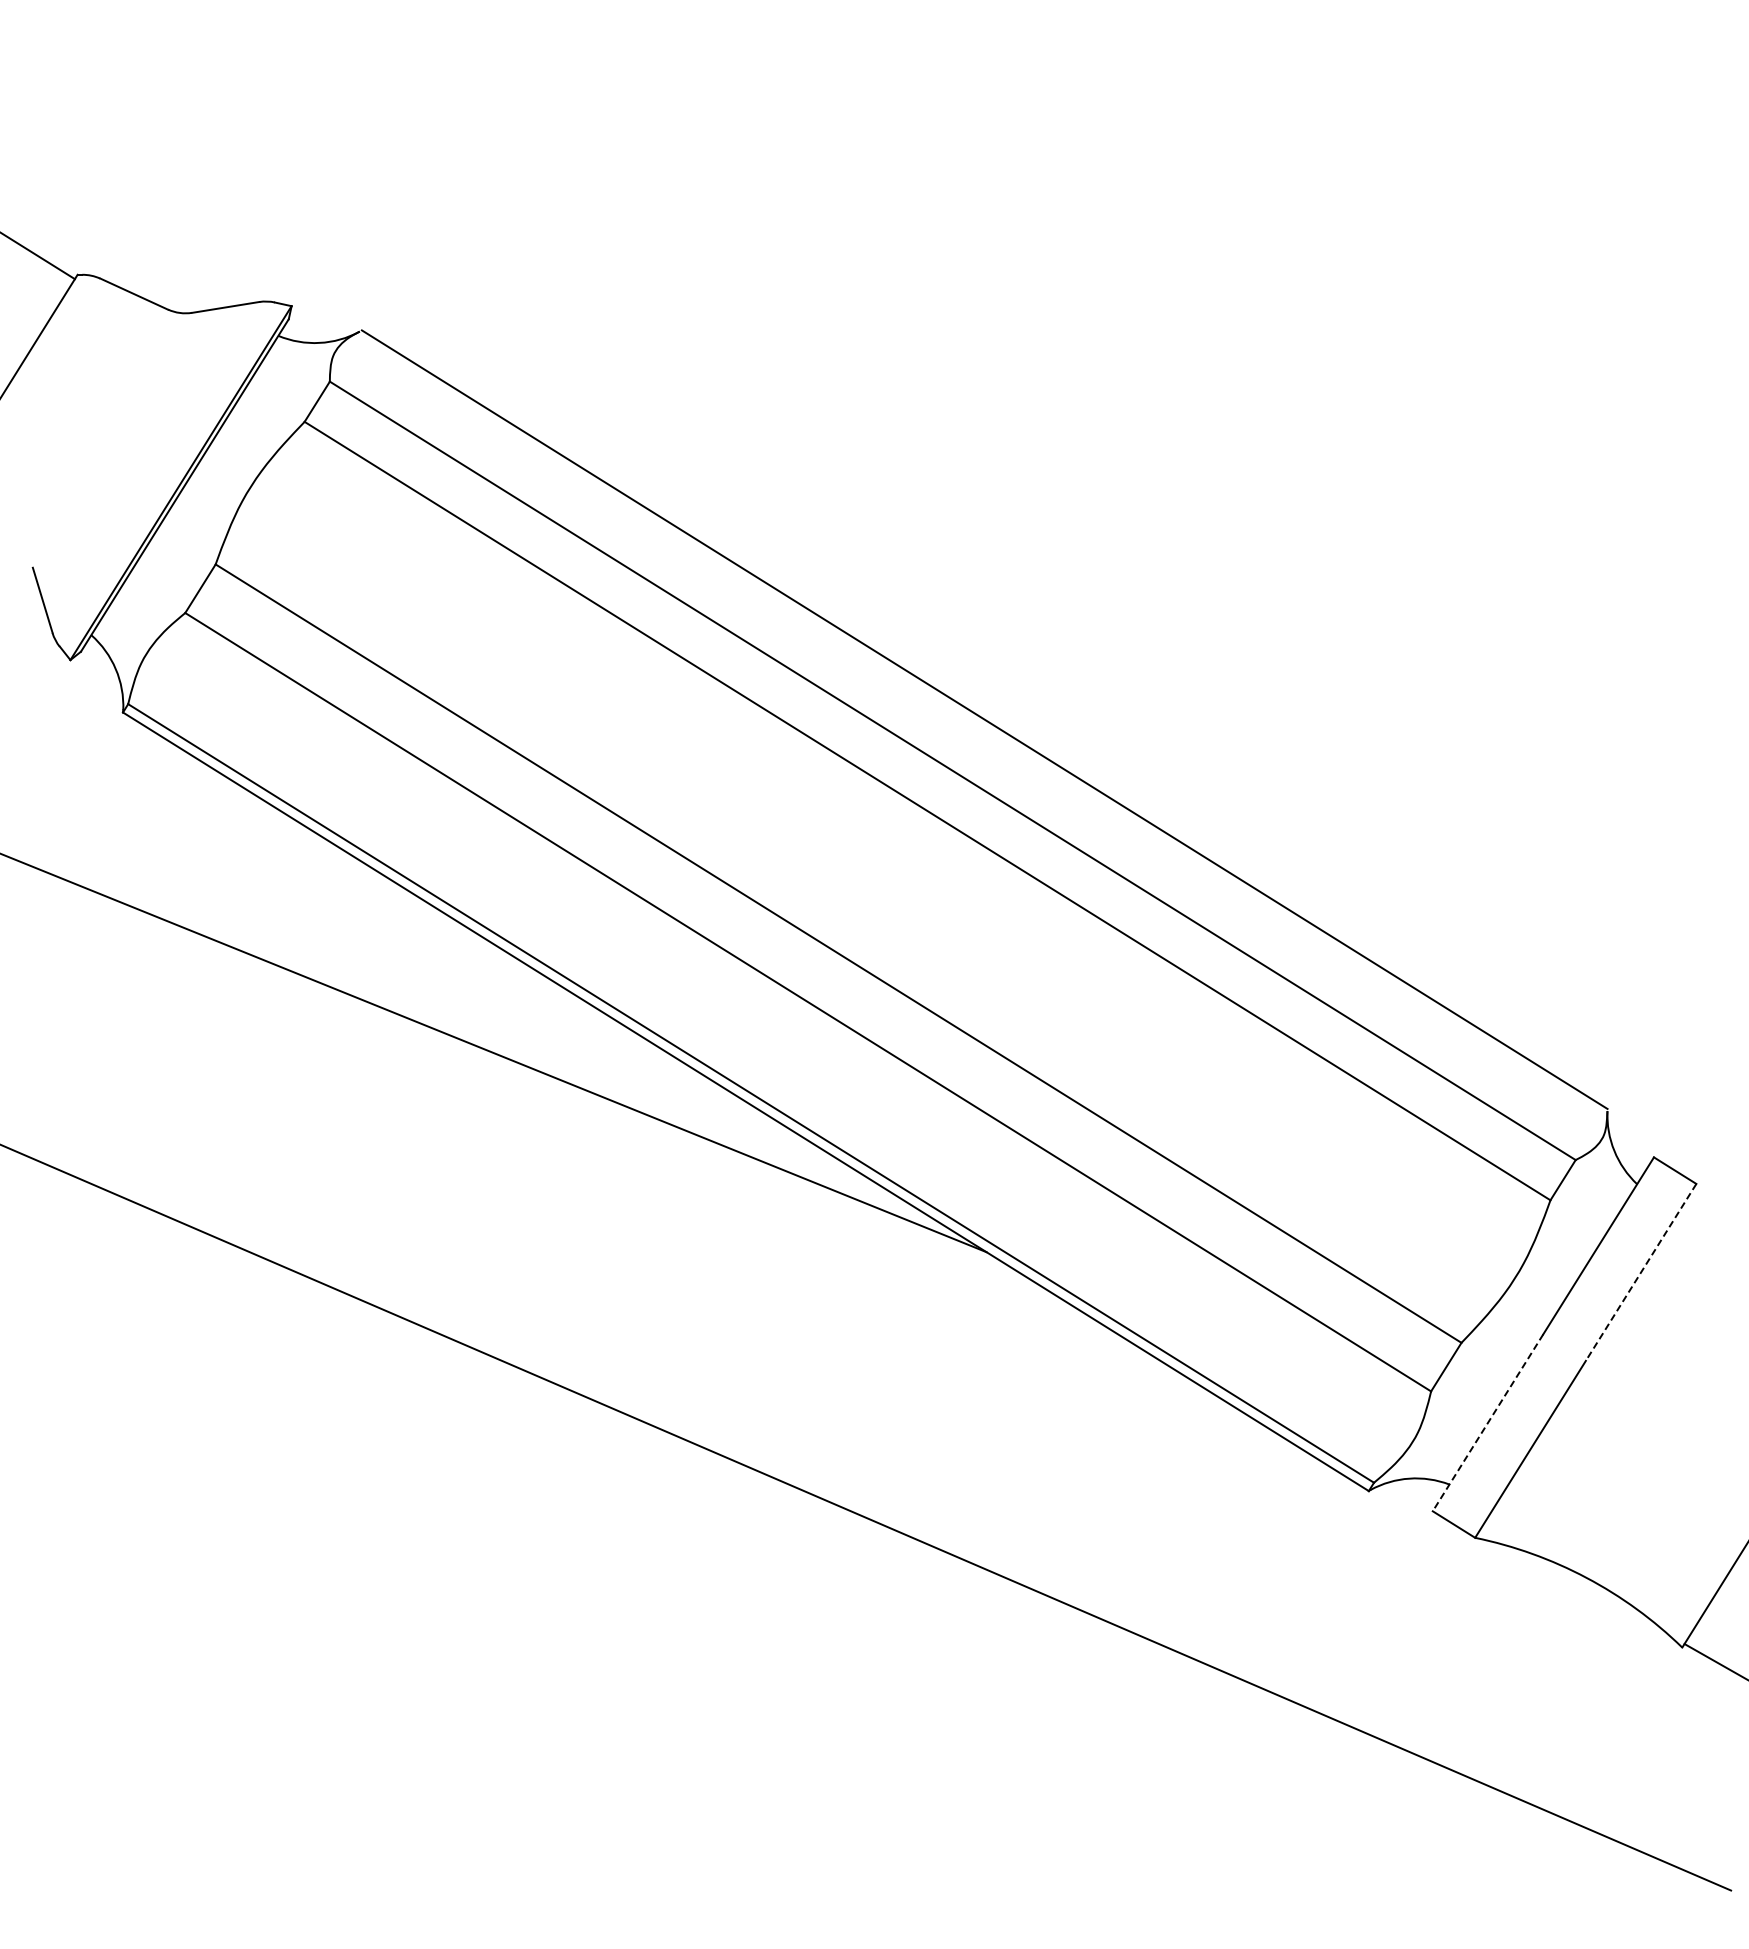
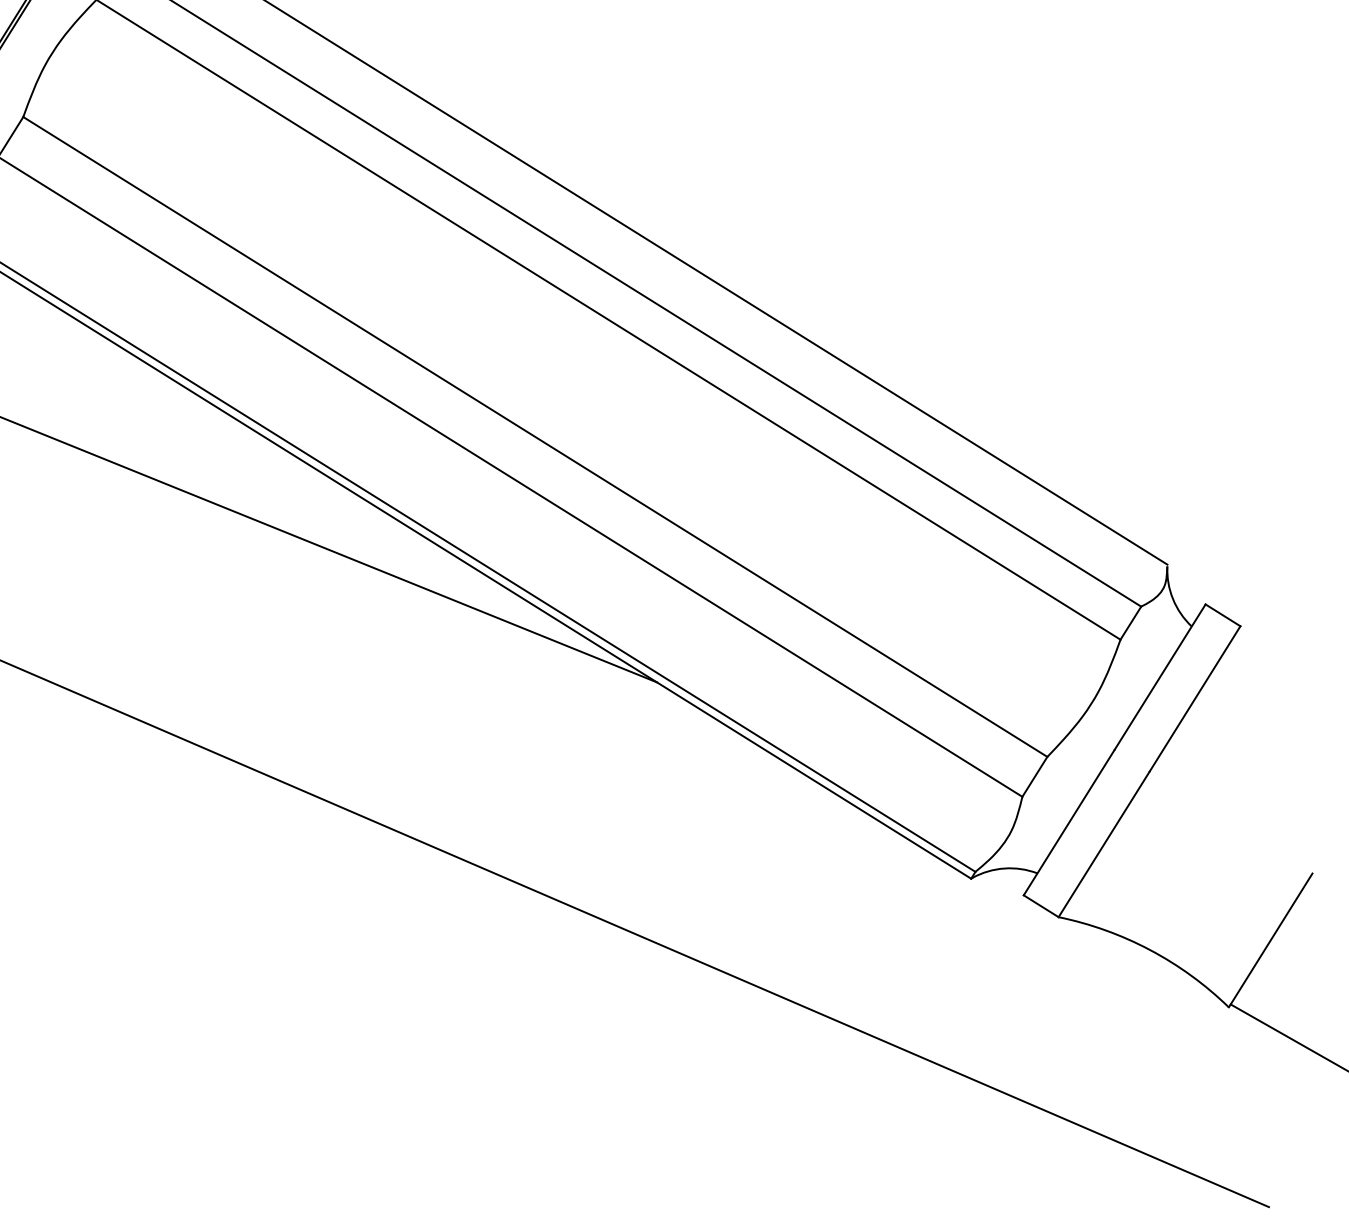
line: (1640, 1272) -> (1194, 699), dashed -> solid
line: (1487, 1423) -> (1068, 823), dashed -> solid

